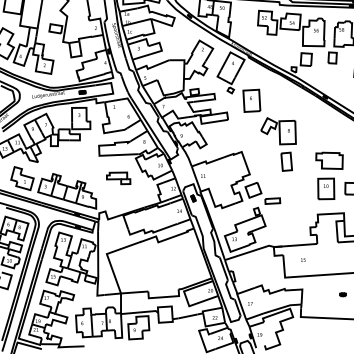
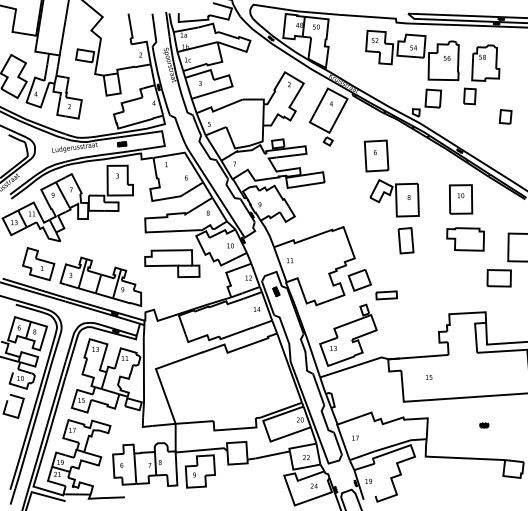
part: (251, 100) -> (376, 155), moved
part: (118, 178) -> (172, 263), size x1.67
part: (326, 188) -> (461, 199), moved

